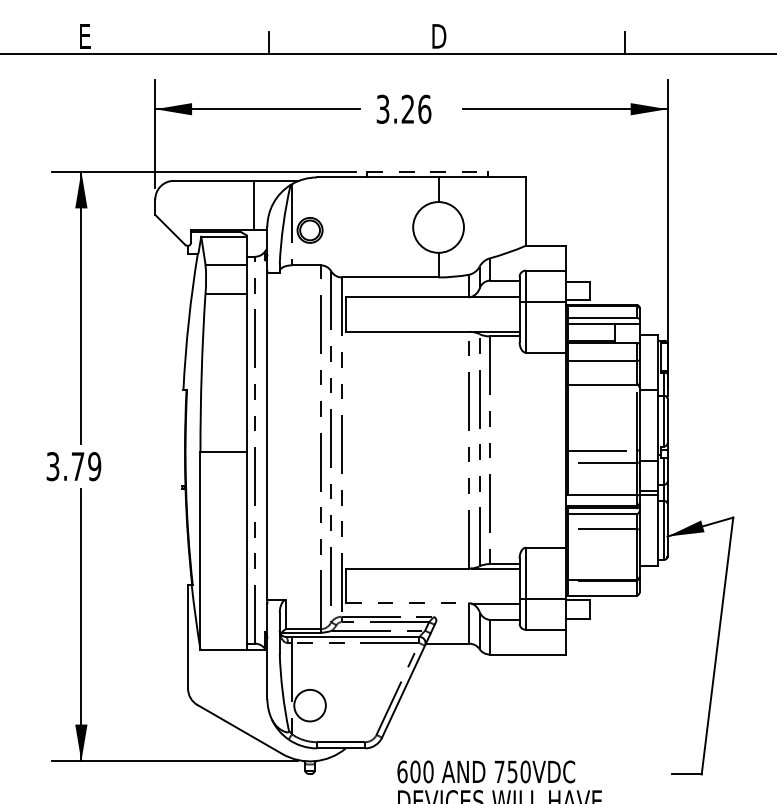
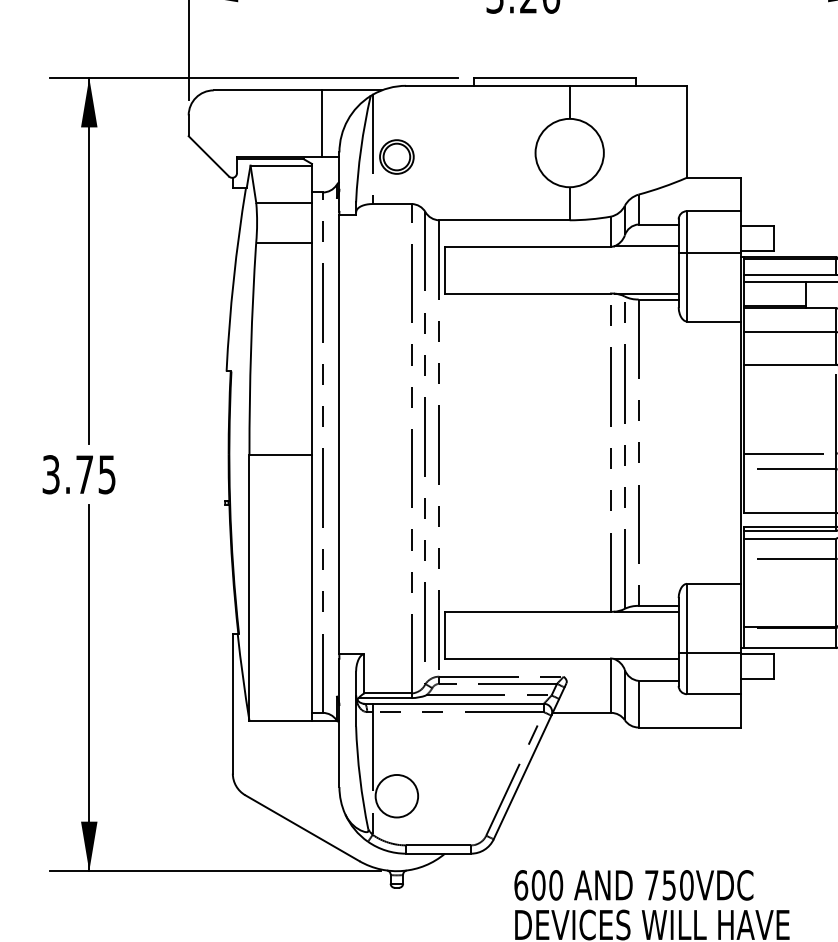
line: (428, 171) -> (556, 77), dashed -> solid
text: (94, 466) -> (106, 474), 3.79 -> 3.75
line: (407, 603) -> (527, 658), dashed -> solid

